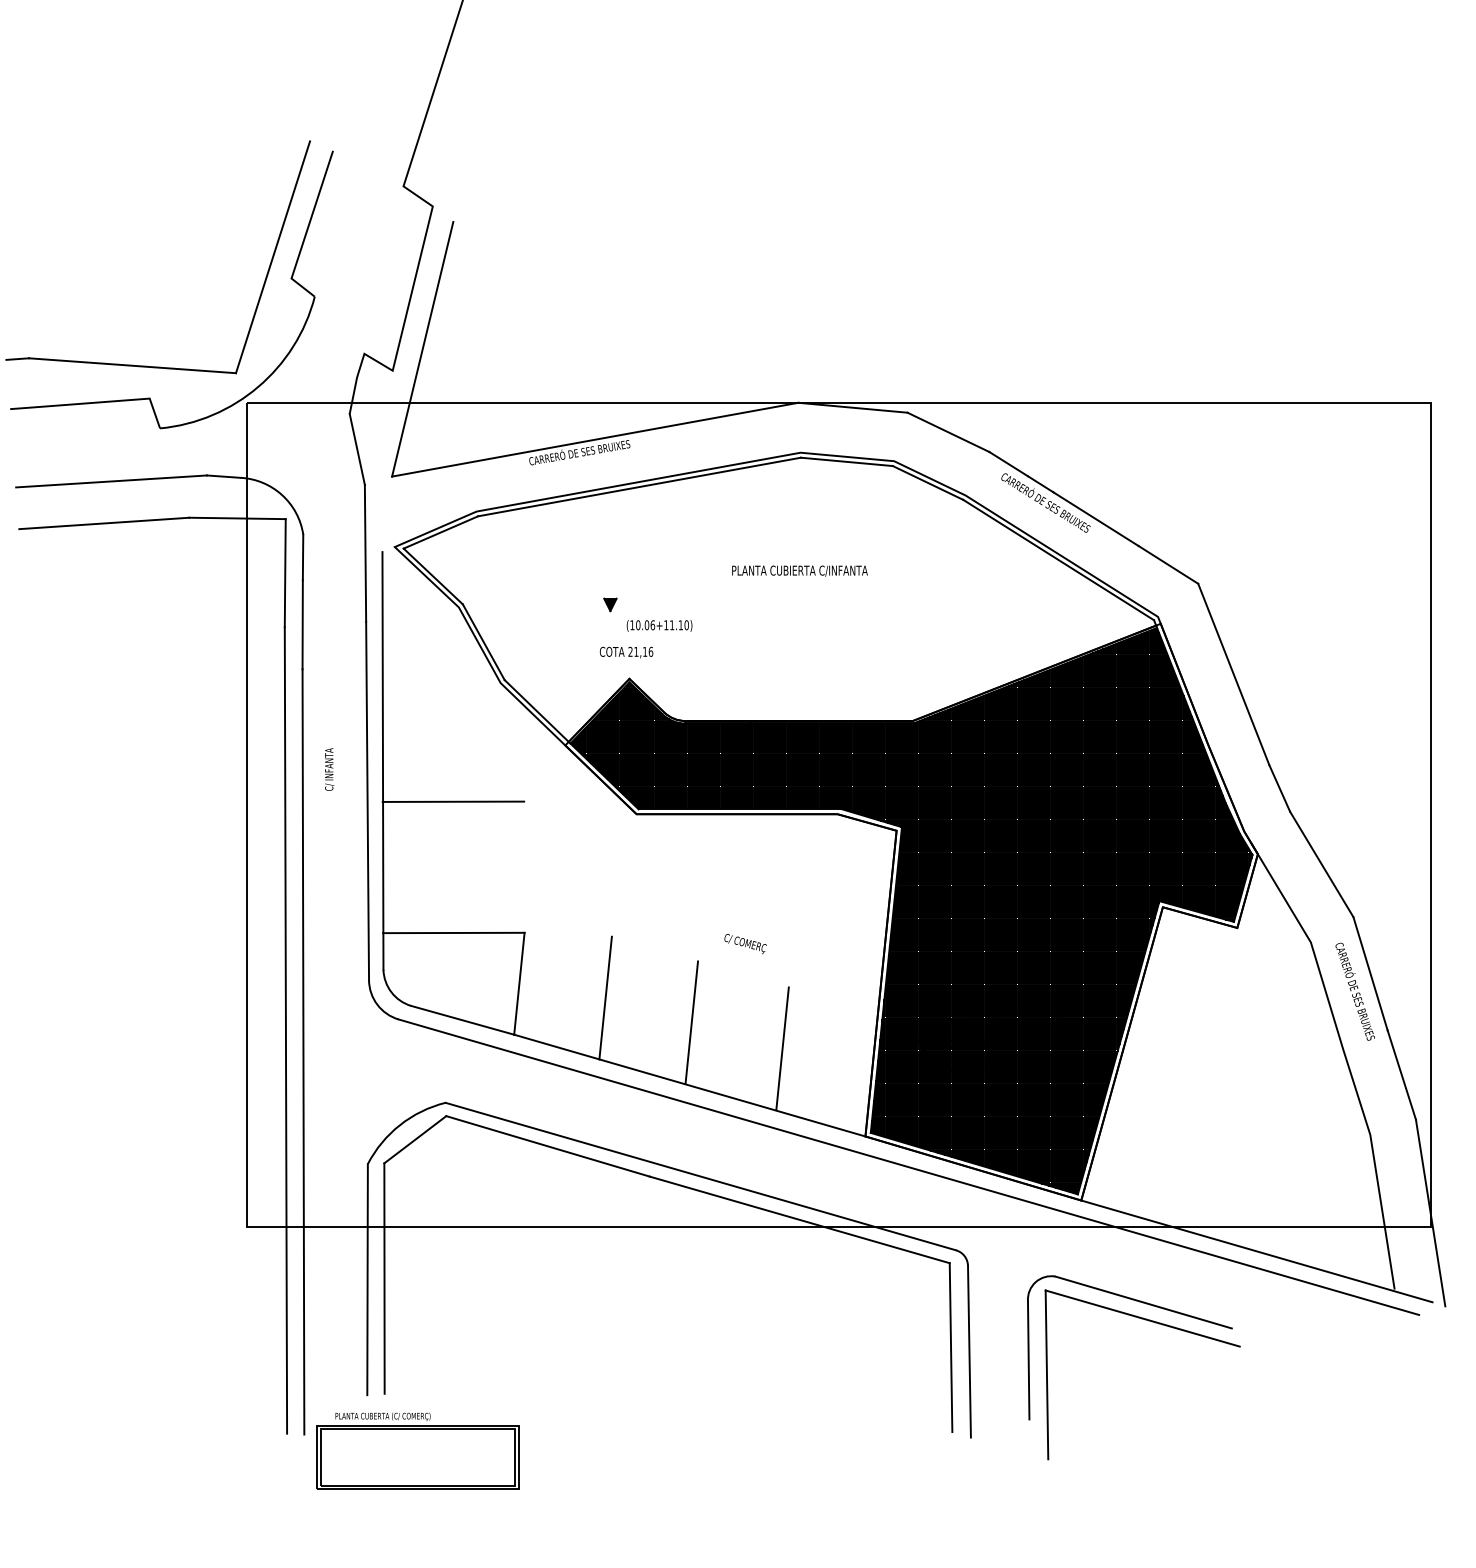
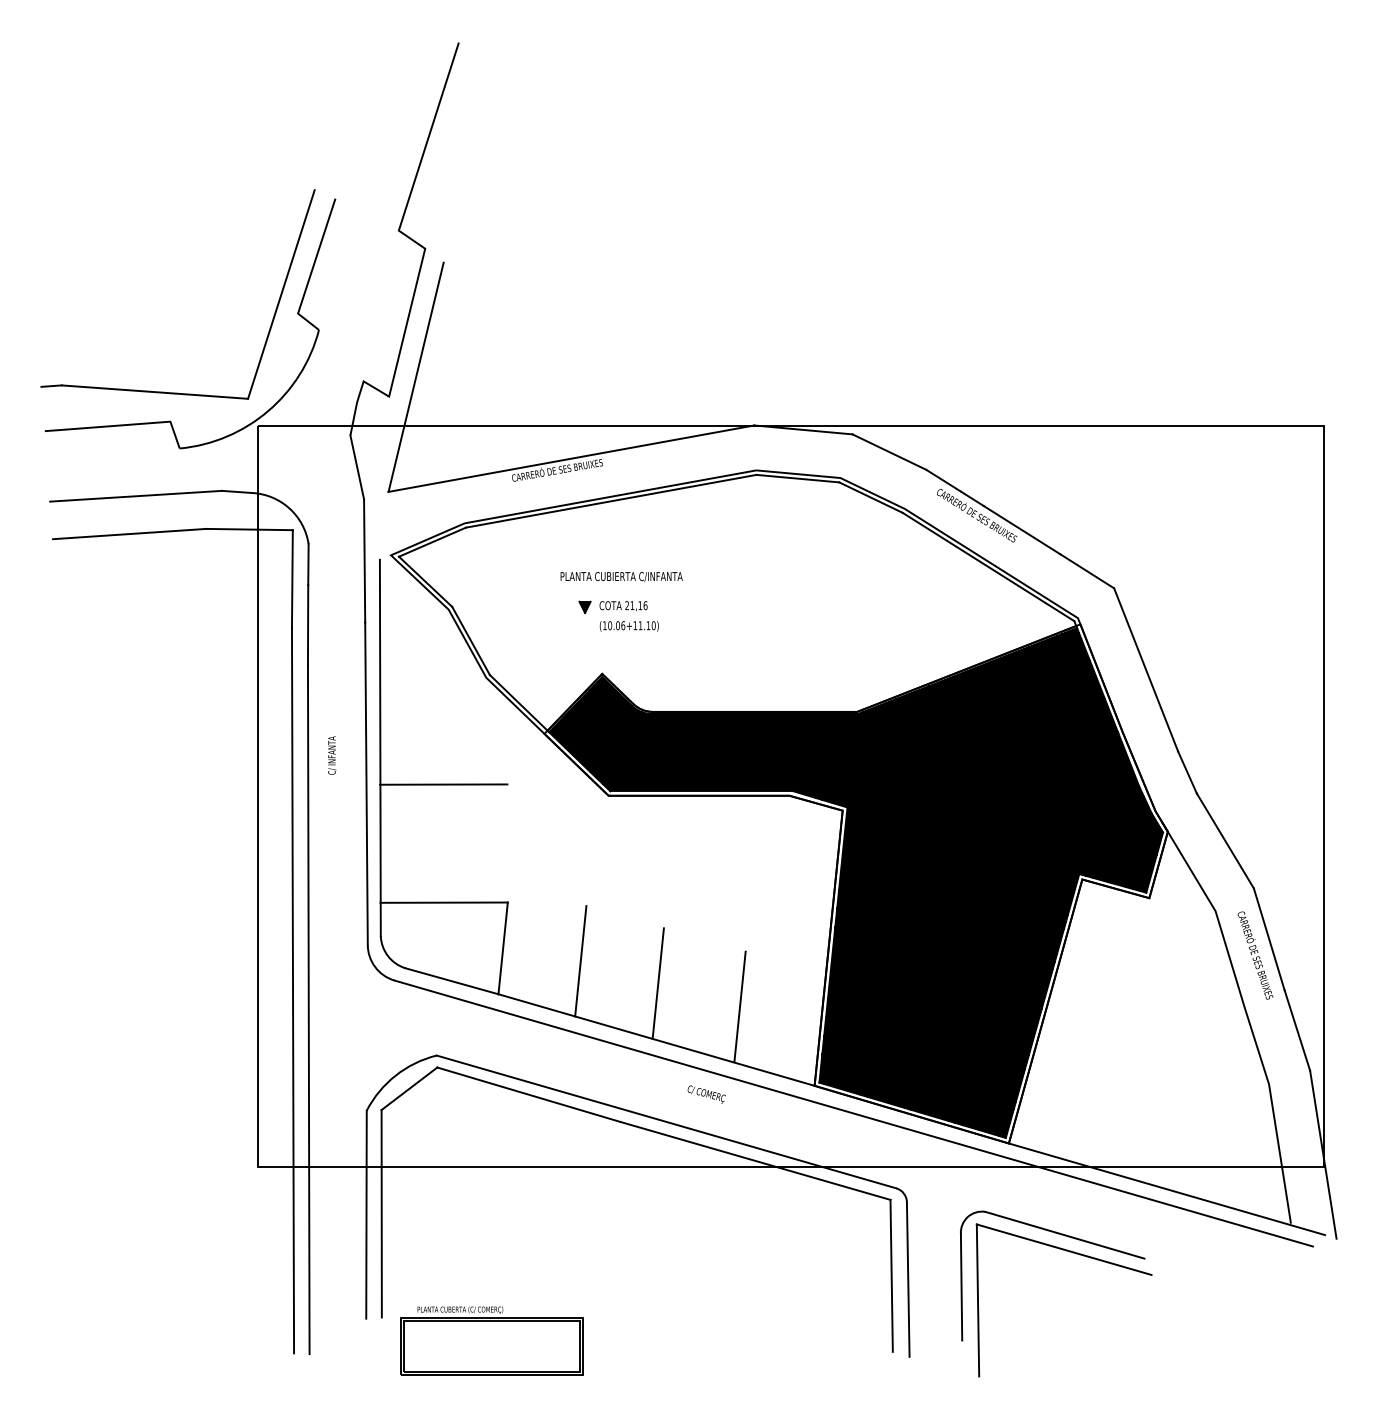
text: (799, 570) -> (621, 576), moved
text: (626, 652) -> (623, 606), moved
text: (745, 943) -> (706, 1094), moved
part: (417, 1450) -> (491, 1340), moved

